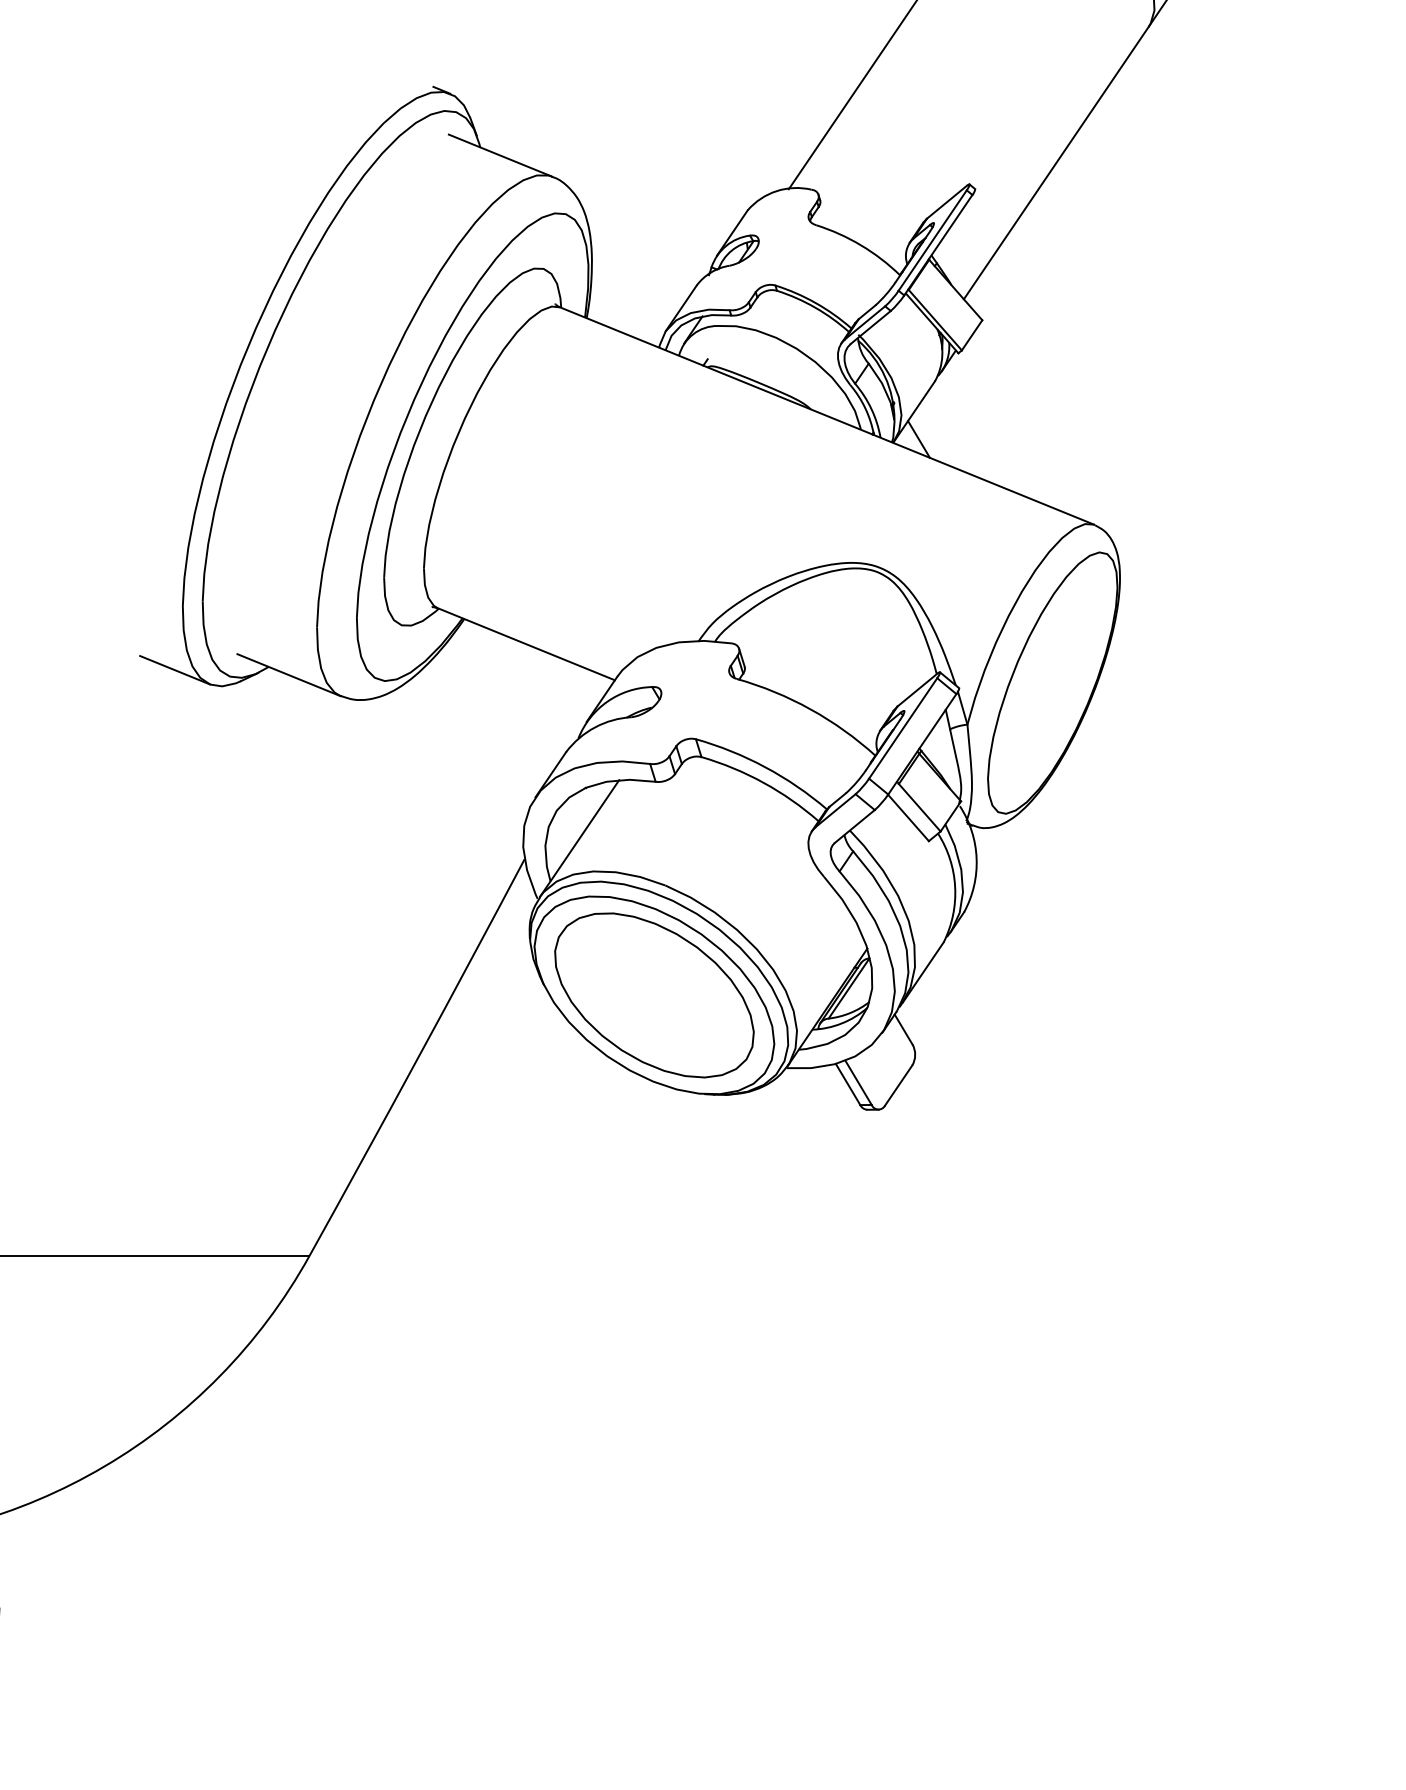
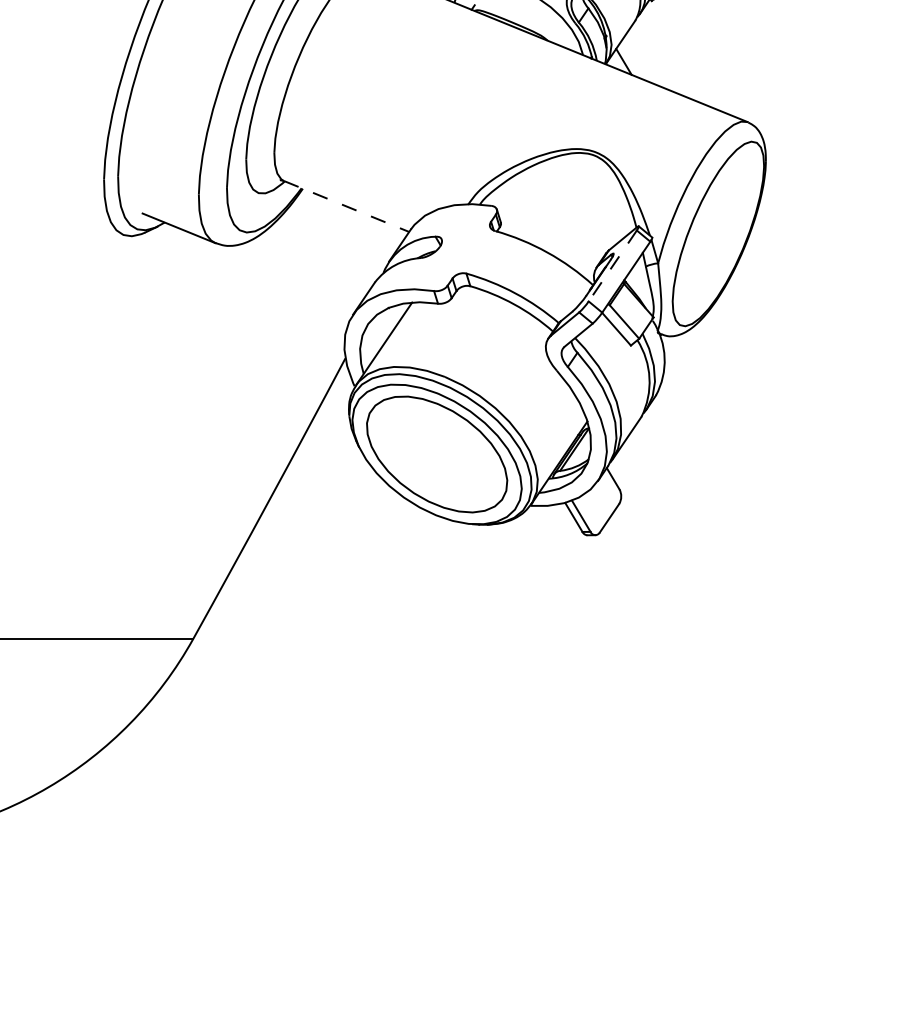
line: (526, 644) -> (346, 206), solid -> dashed
line: (174, 670) -> (98, 225), removed
line: (903, 728) -> (613, 266), solid -> dashed

